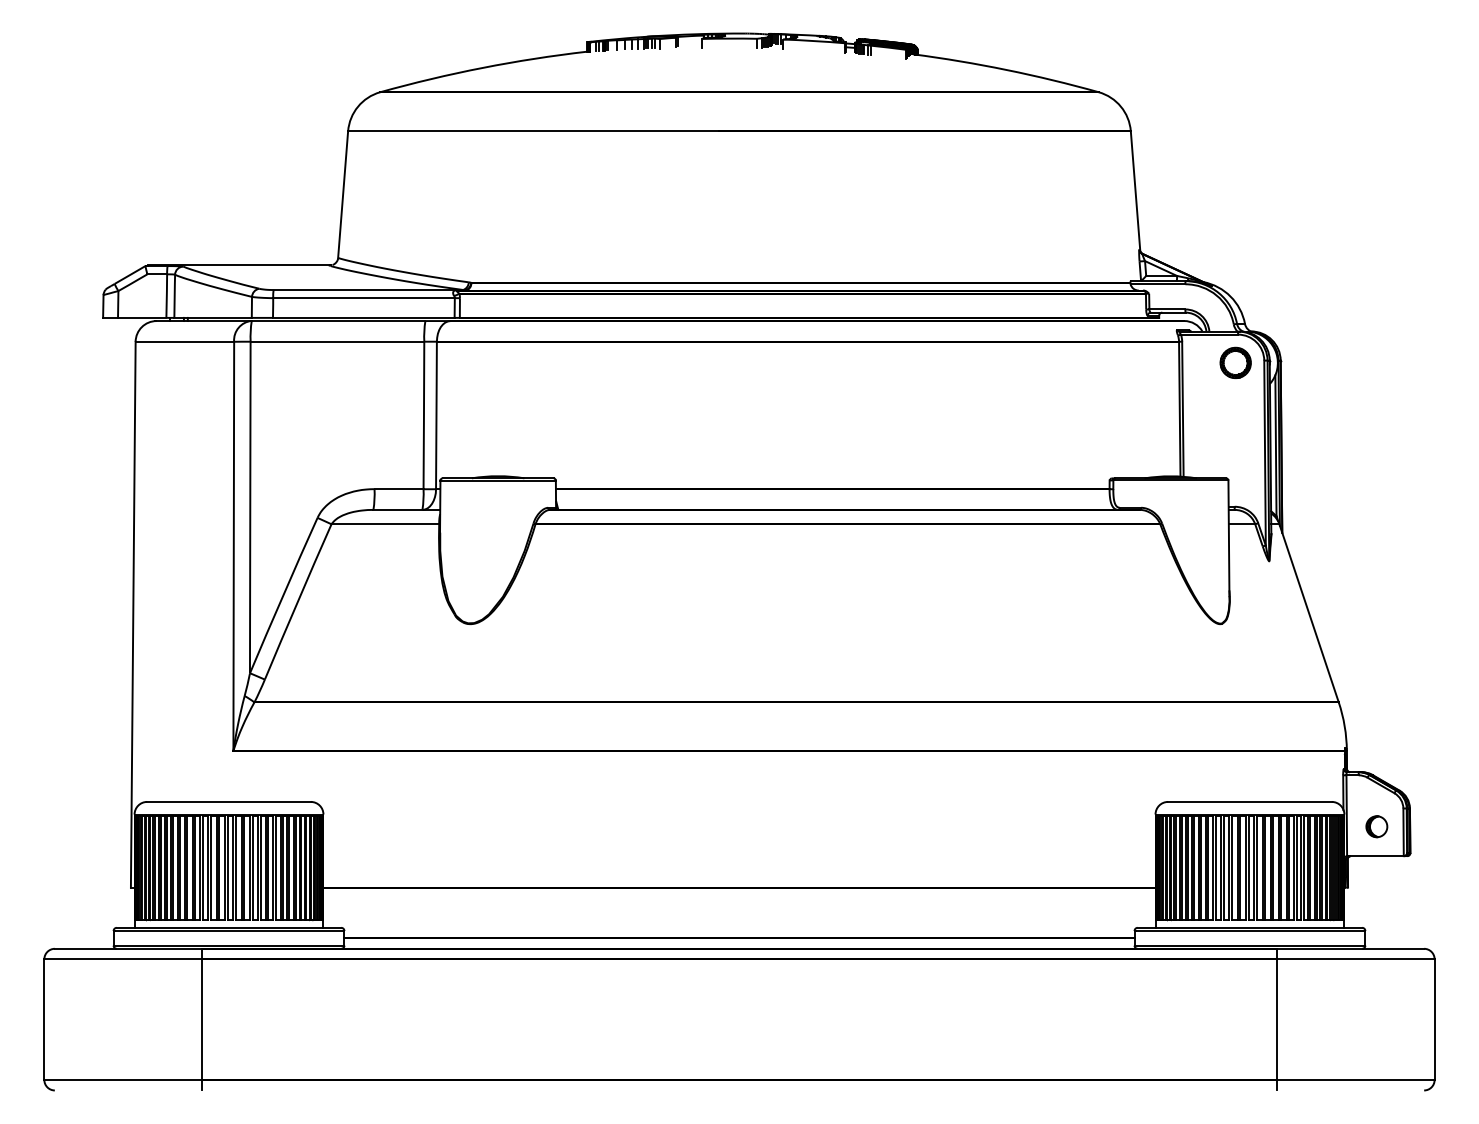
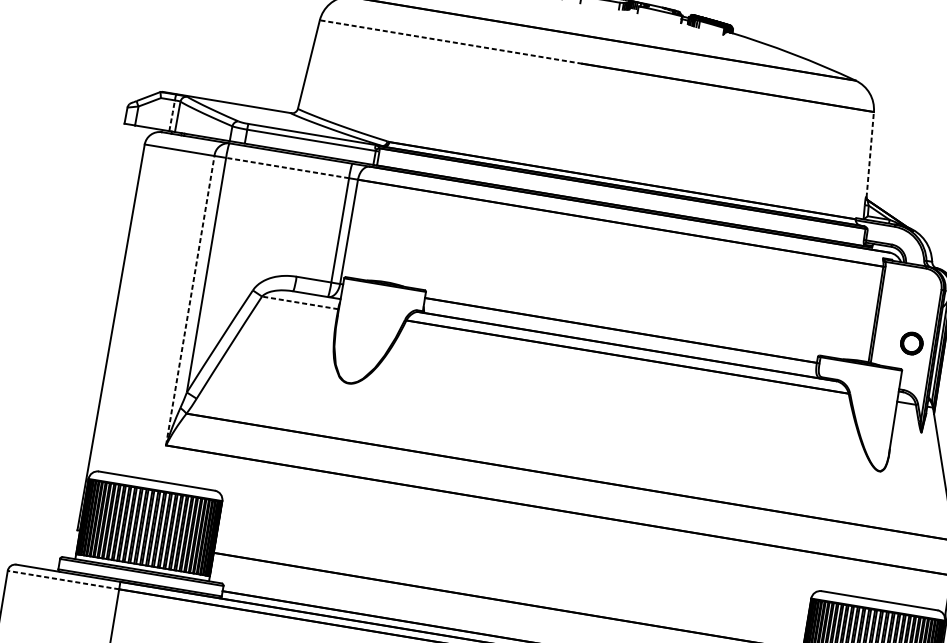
line: (533, 131) -> (451, 42), solid -> dashed
line: (1135, 190) -> (870, 154), solid -> dashed
line: (166, 294) -> (172, 114), solid -> dashed
line: (337, 341) -> (287, 167), solid -> dashed
part: (1235, 362) -> (911, 343), moved
line: (385, 524) -> (300, 303), solid -> dashed
line: (233, 545) -> (190, 300), solid -> dashed
line: (123, 959) -> (63, 580), solid -> dashed

